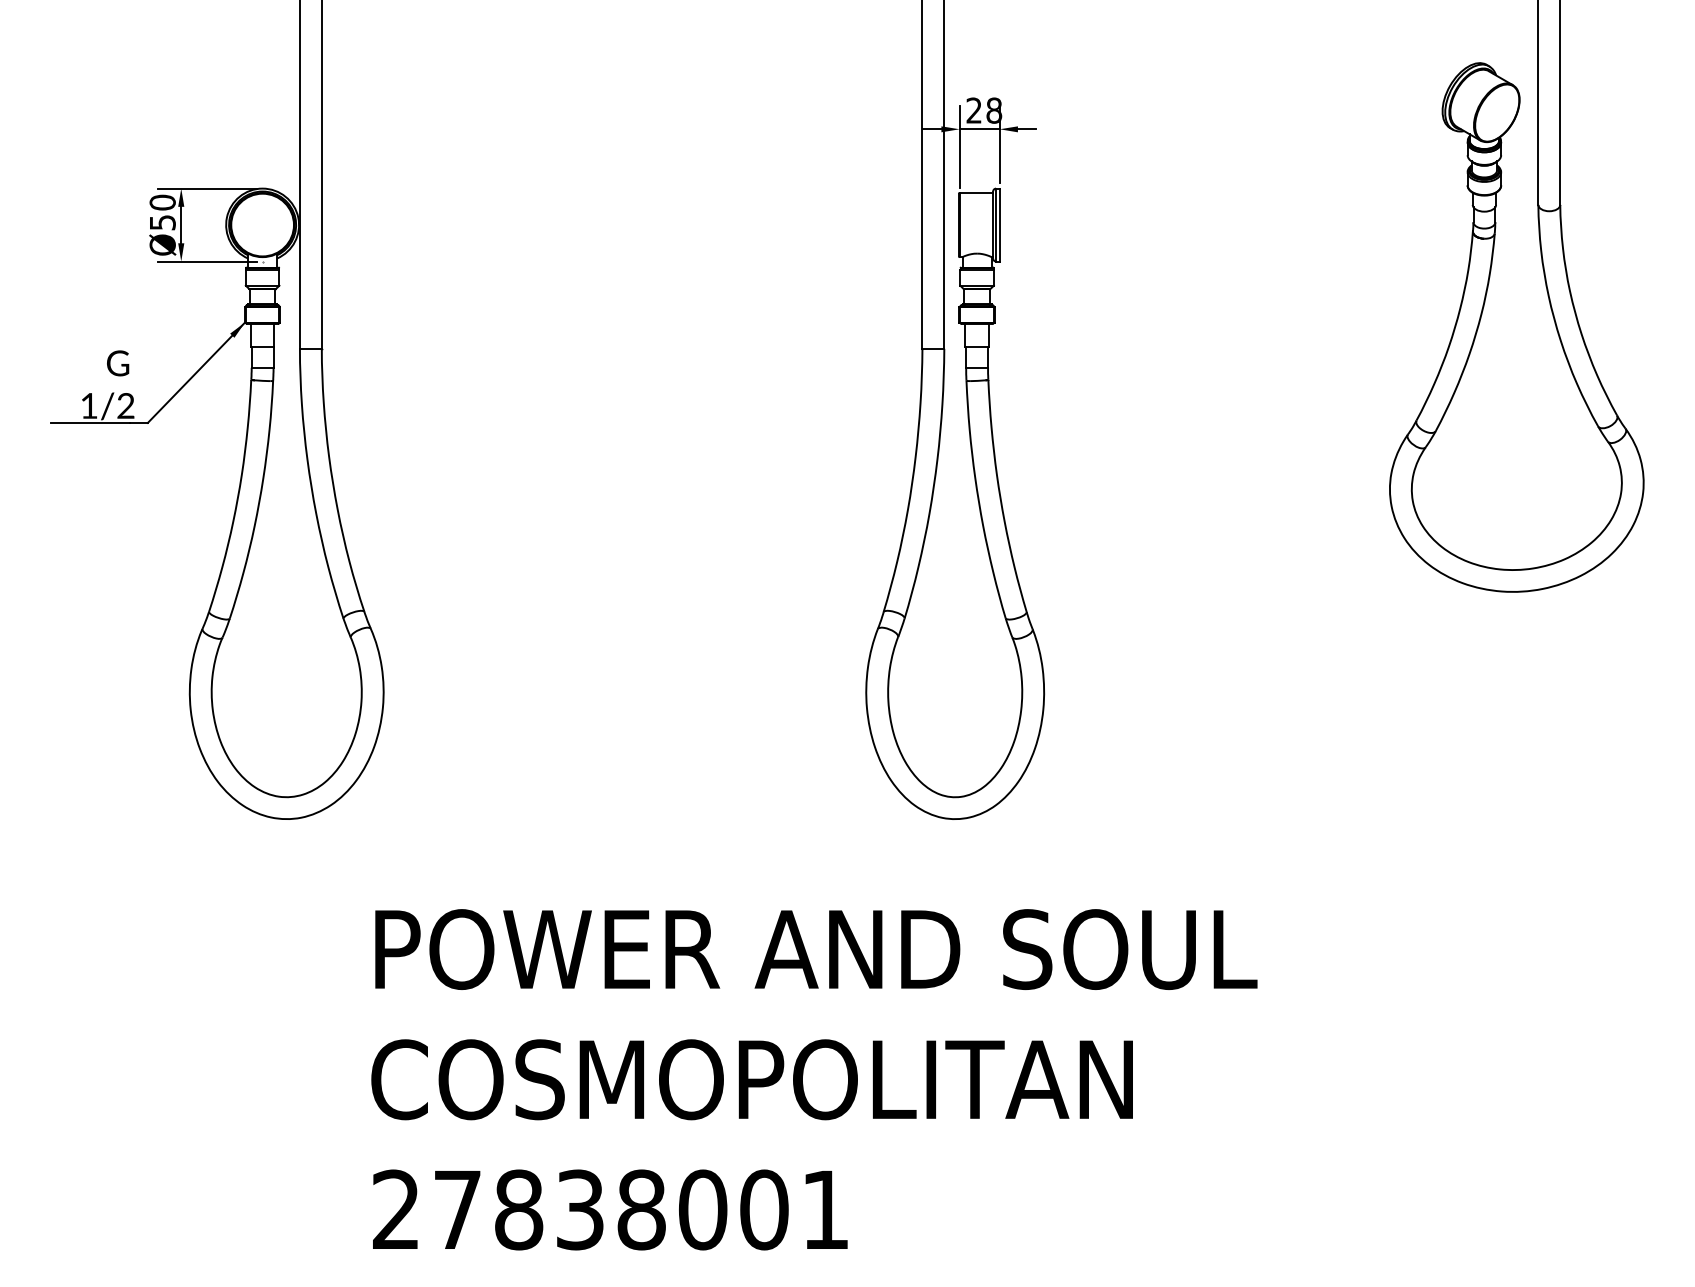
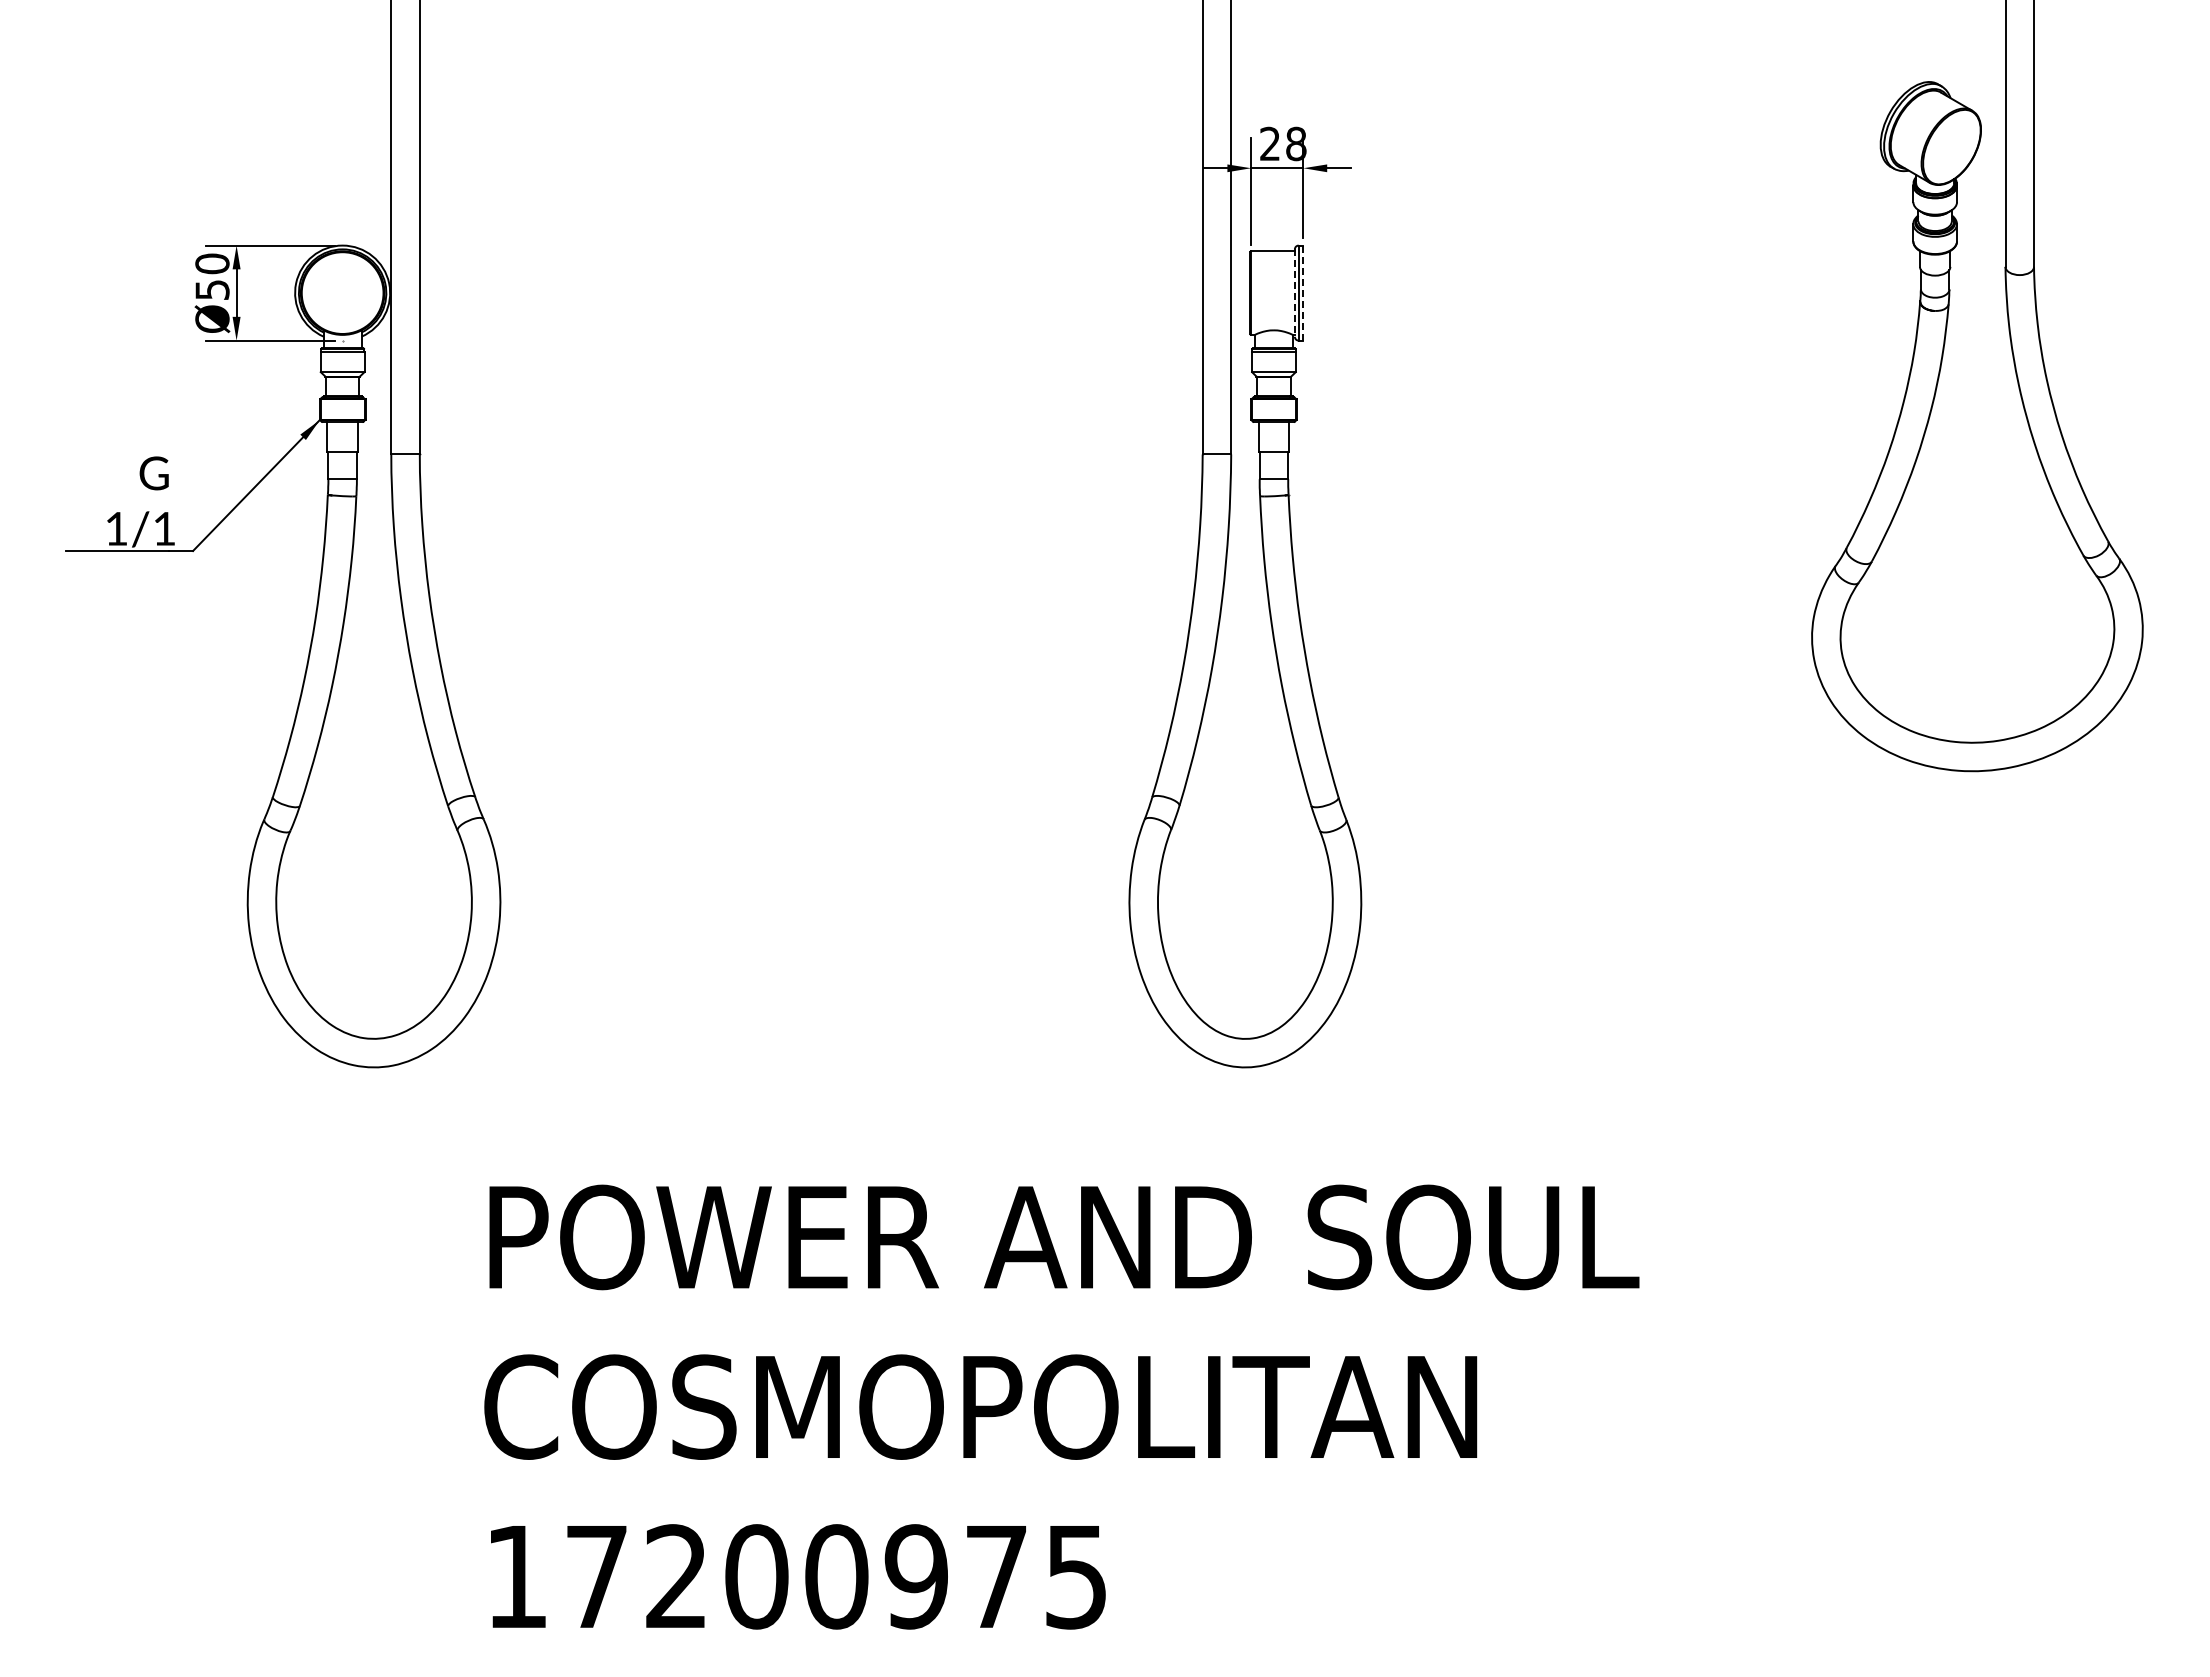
line: (992, 225) -> (1294, 293), solid -> dashed
line: (999, 225) -> (1303, 293), solid -> dashed
text: (125, 405) -> (164, 528), 1/2 -> 1/1
text: (610, 1209) -> (795, 1576), 27838001 -> 17200975

